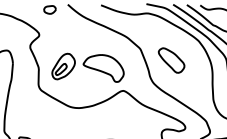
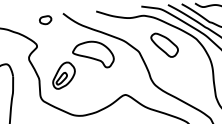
part: (171, 60) -> (164, 45), moved
part: (103, 68) -> (93, 55), moved

